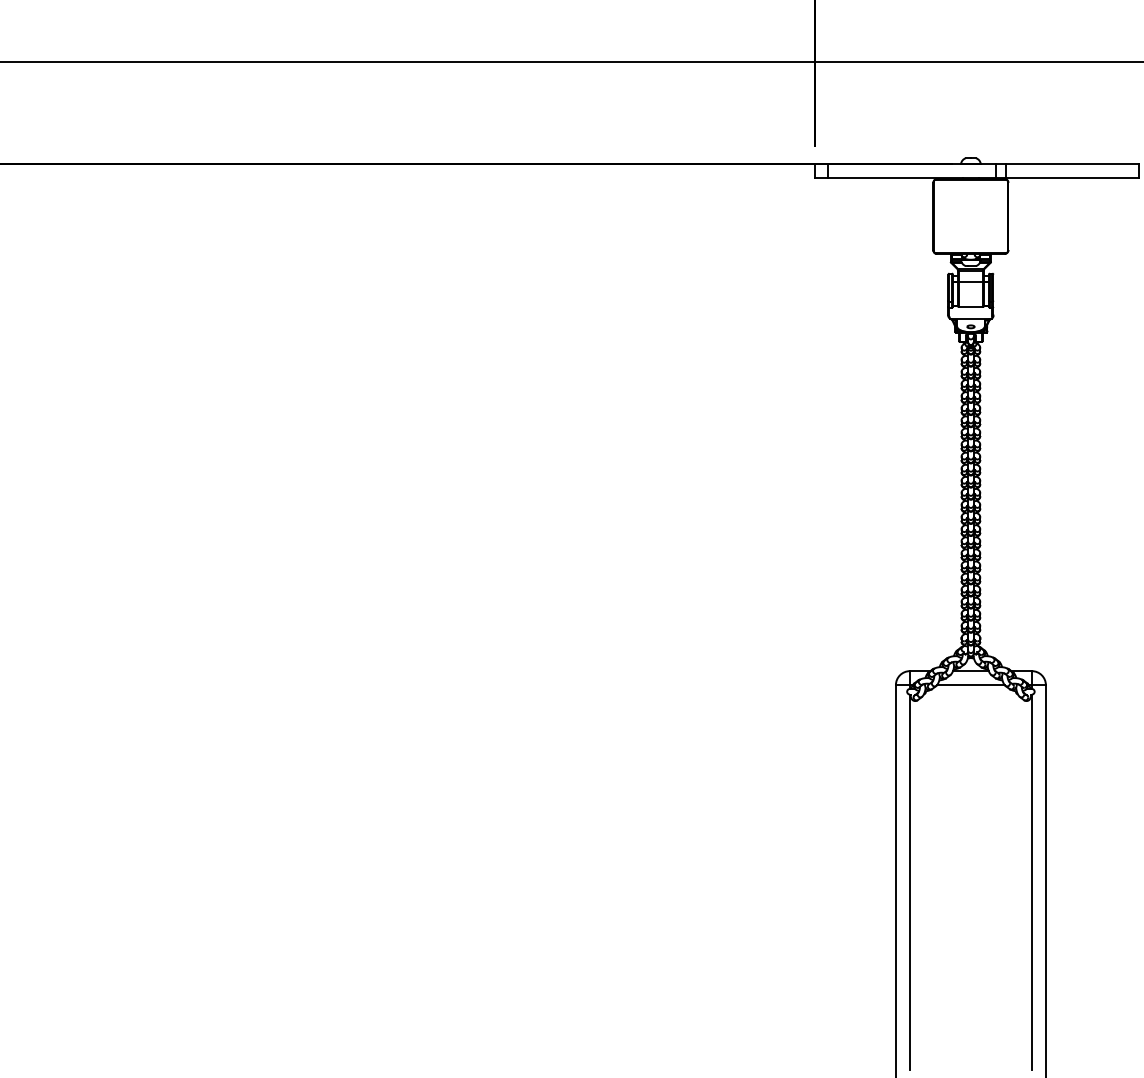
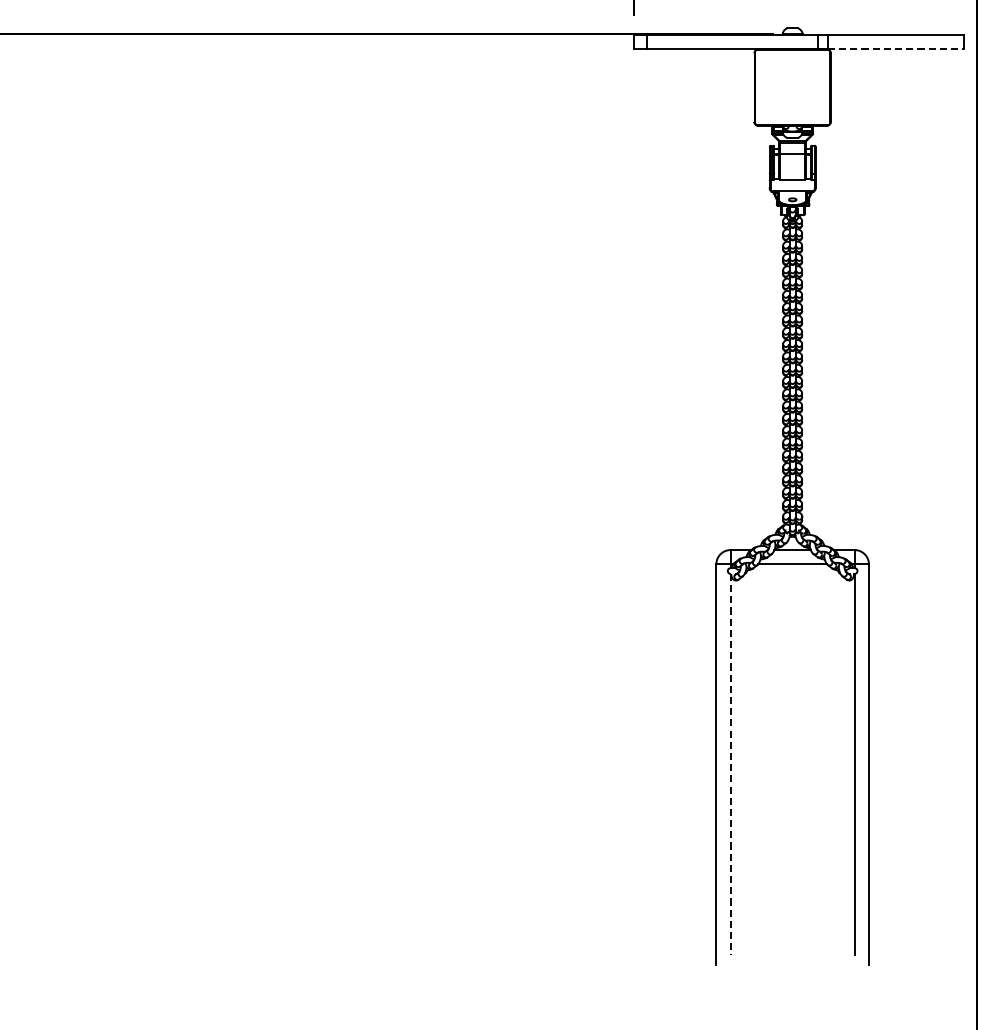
line: (1072, 178) -> (895, 48), solid -> dashed
line: (909, 882) -> (730, 765), solid -> dashed

